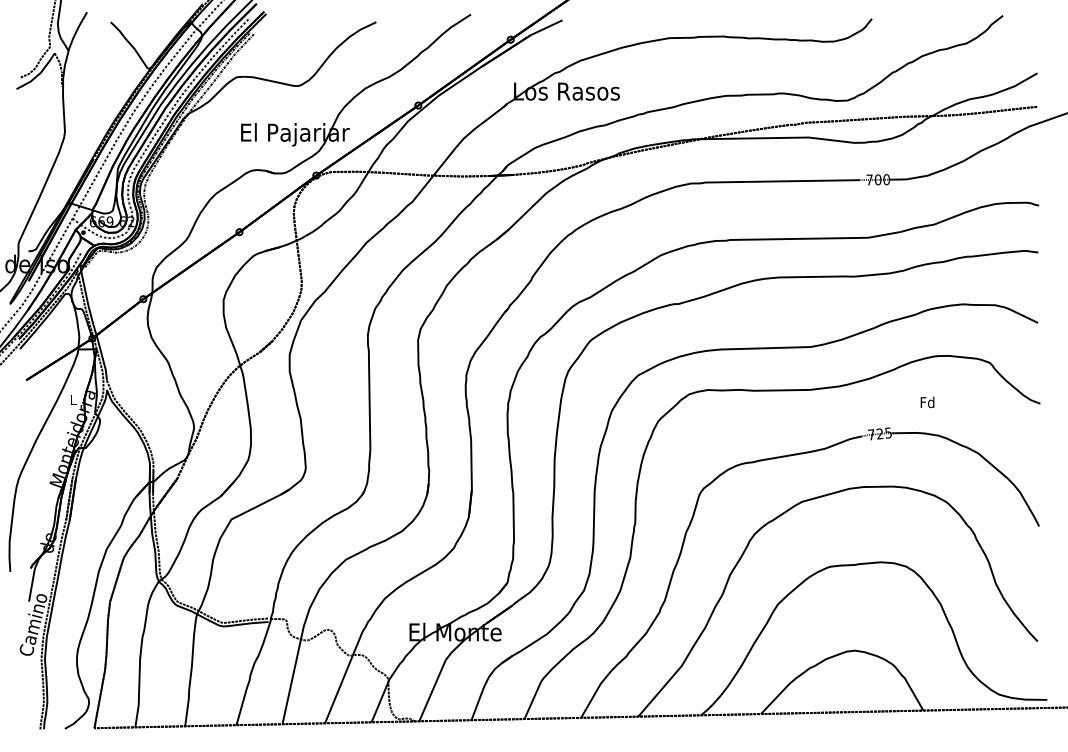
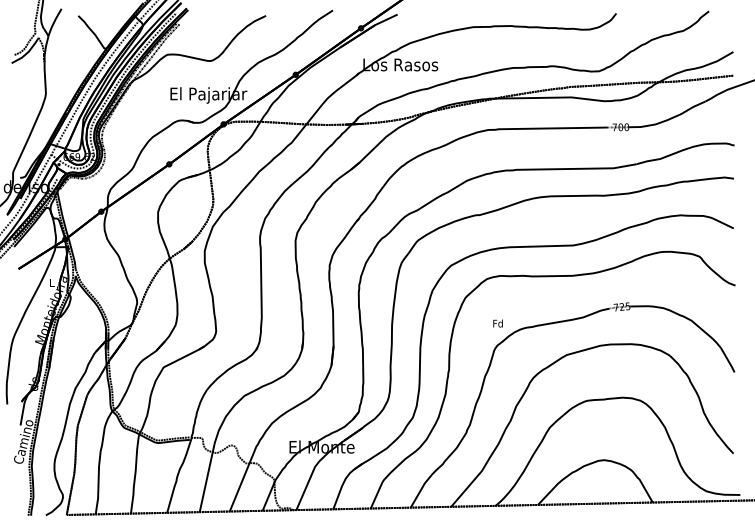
text: (927, 402) -> (498, 323), moved

